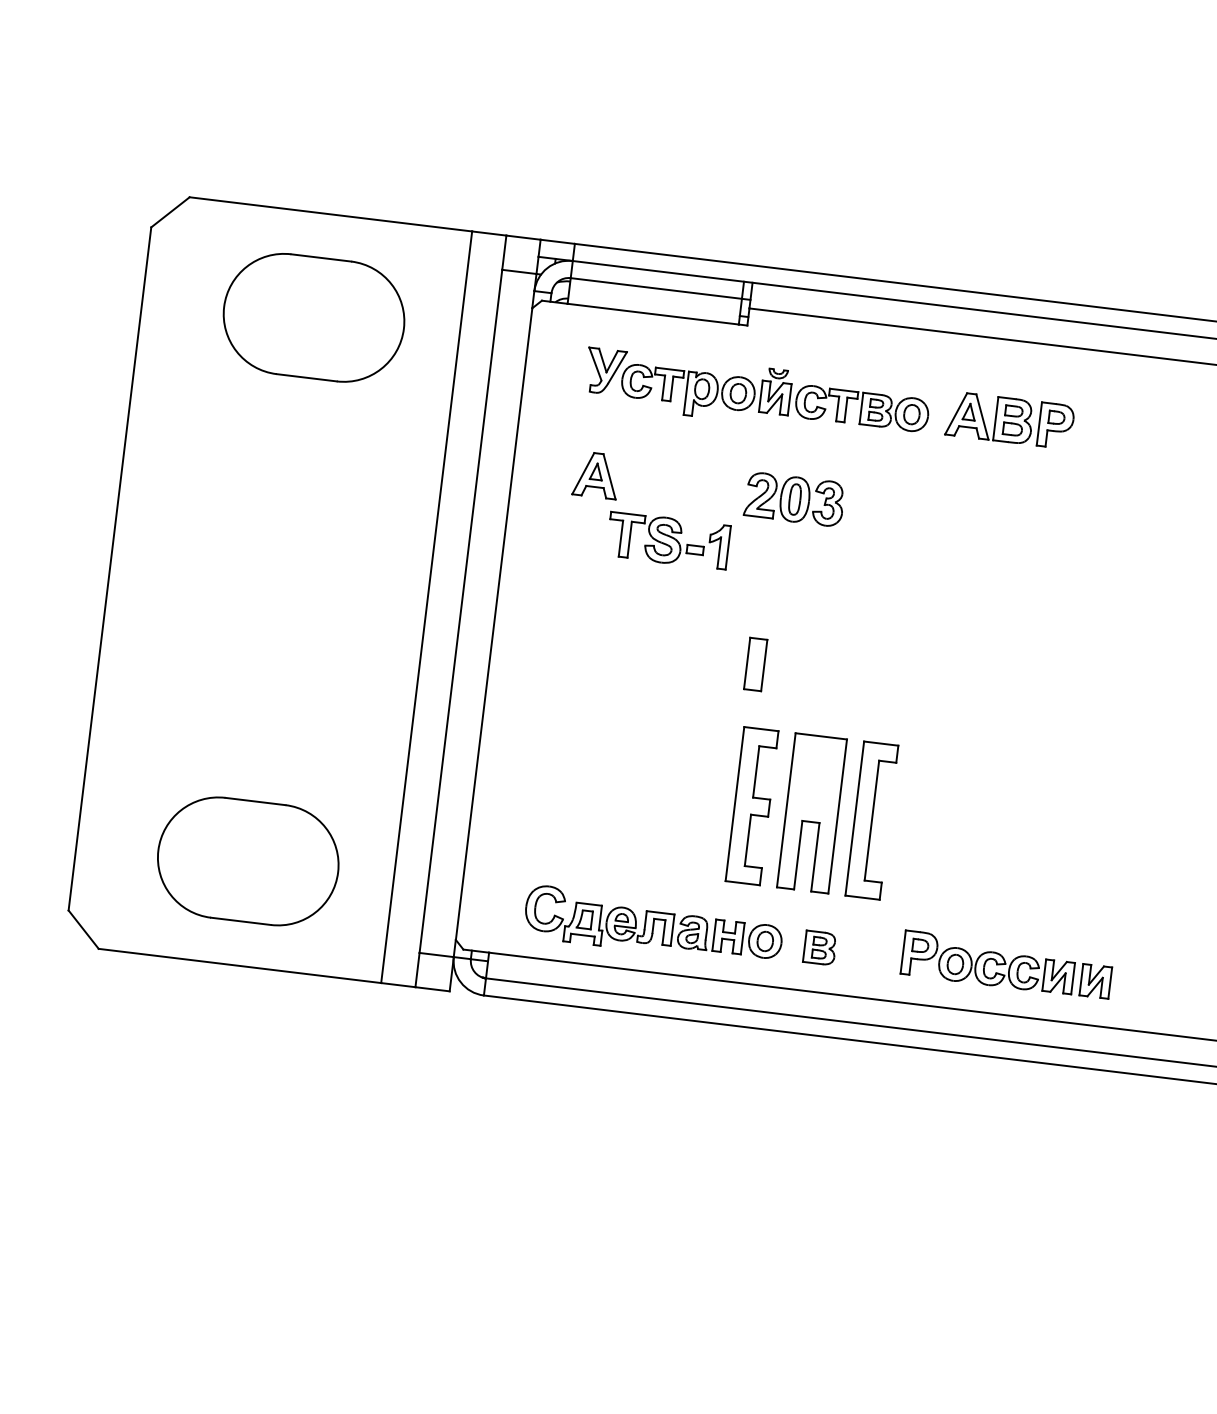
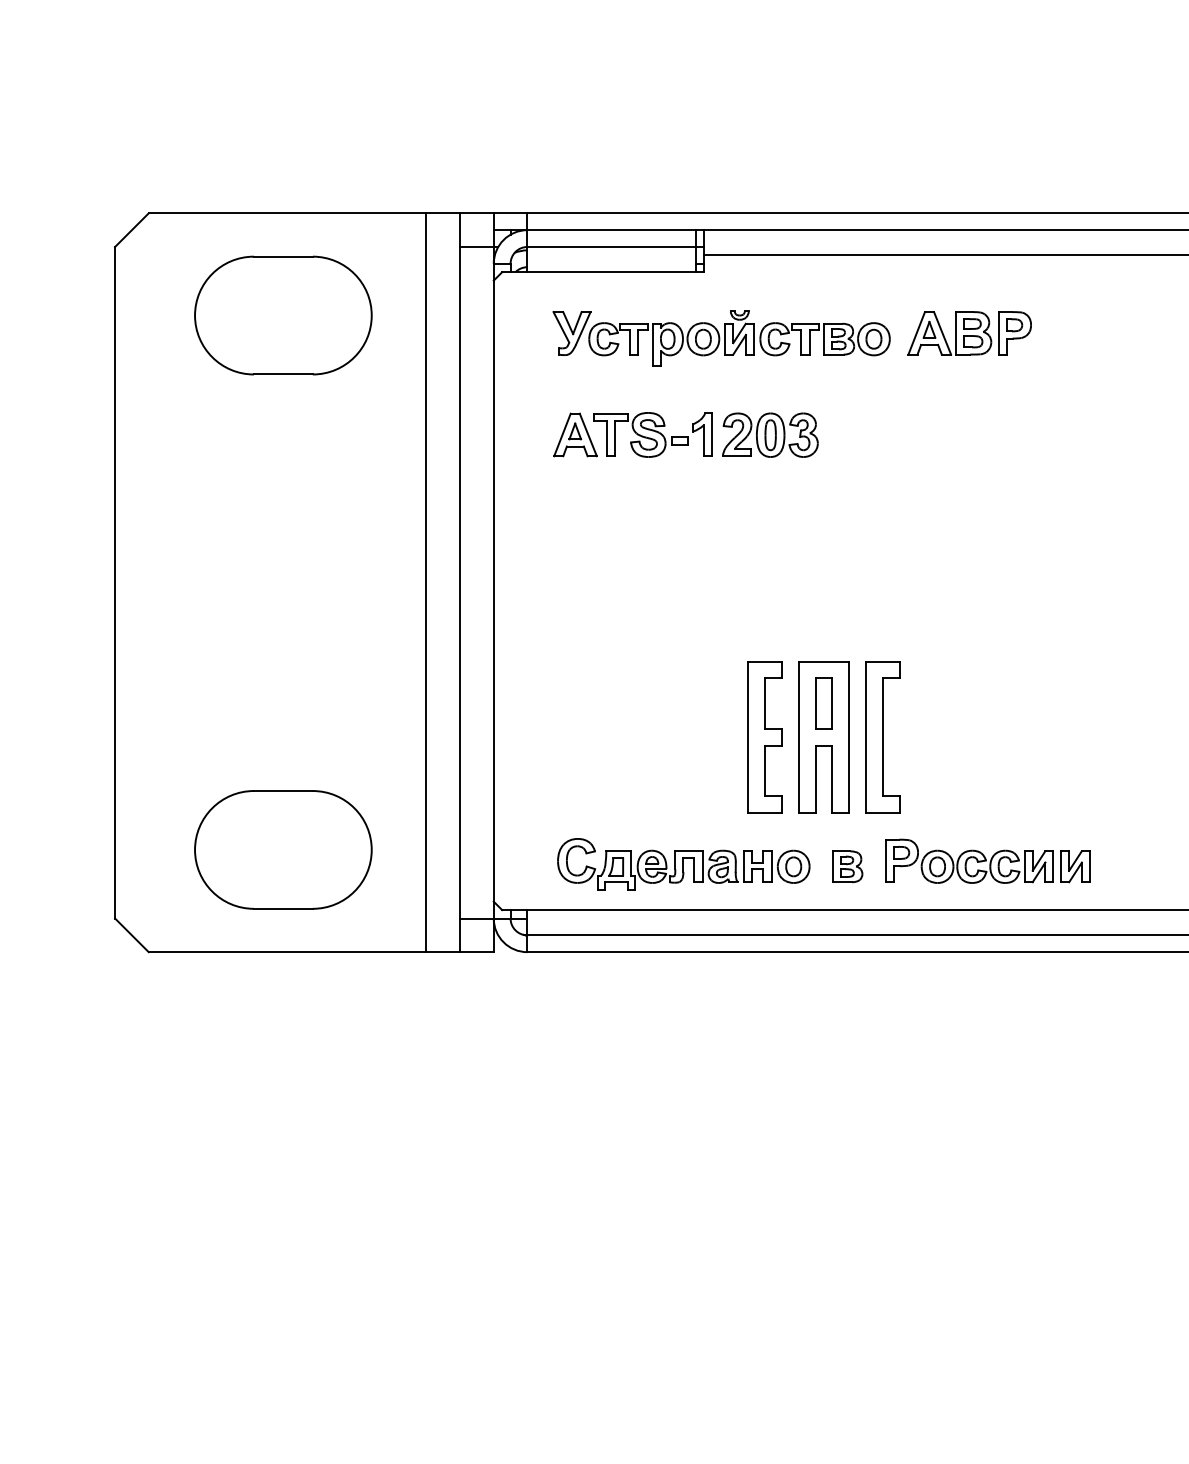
part: (668, 540) -> (652, 434), moved
part: (755, 664) -> (823, 703), moved
part: (1006, 964) -> (987, 860), moved

